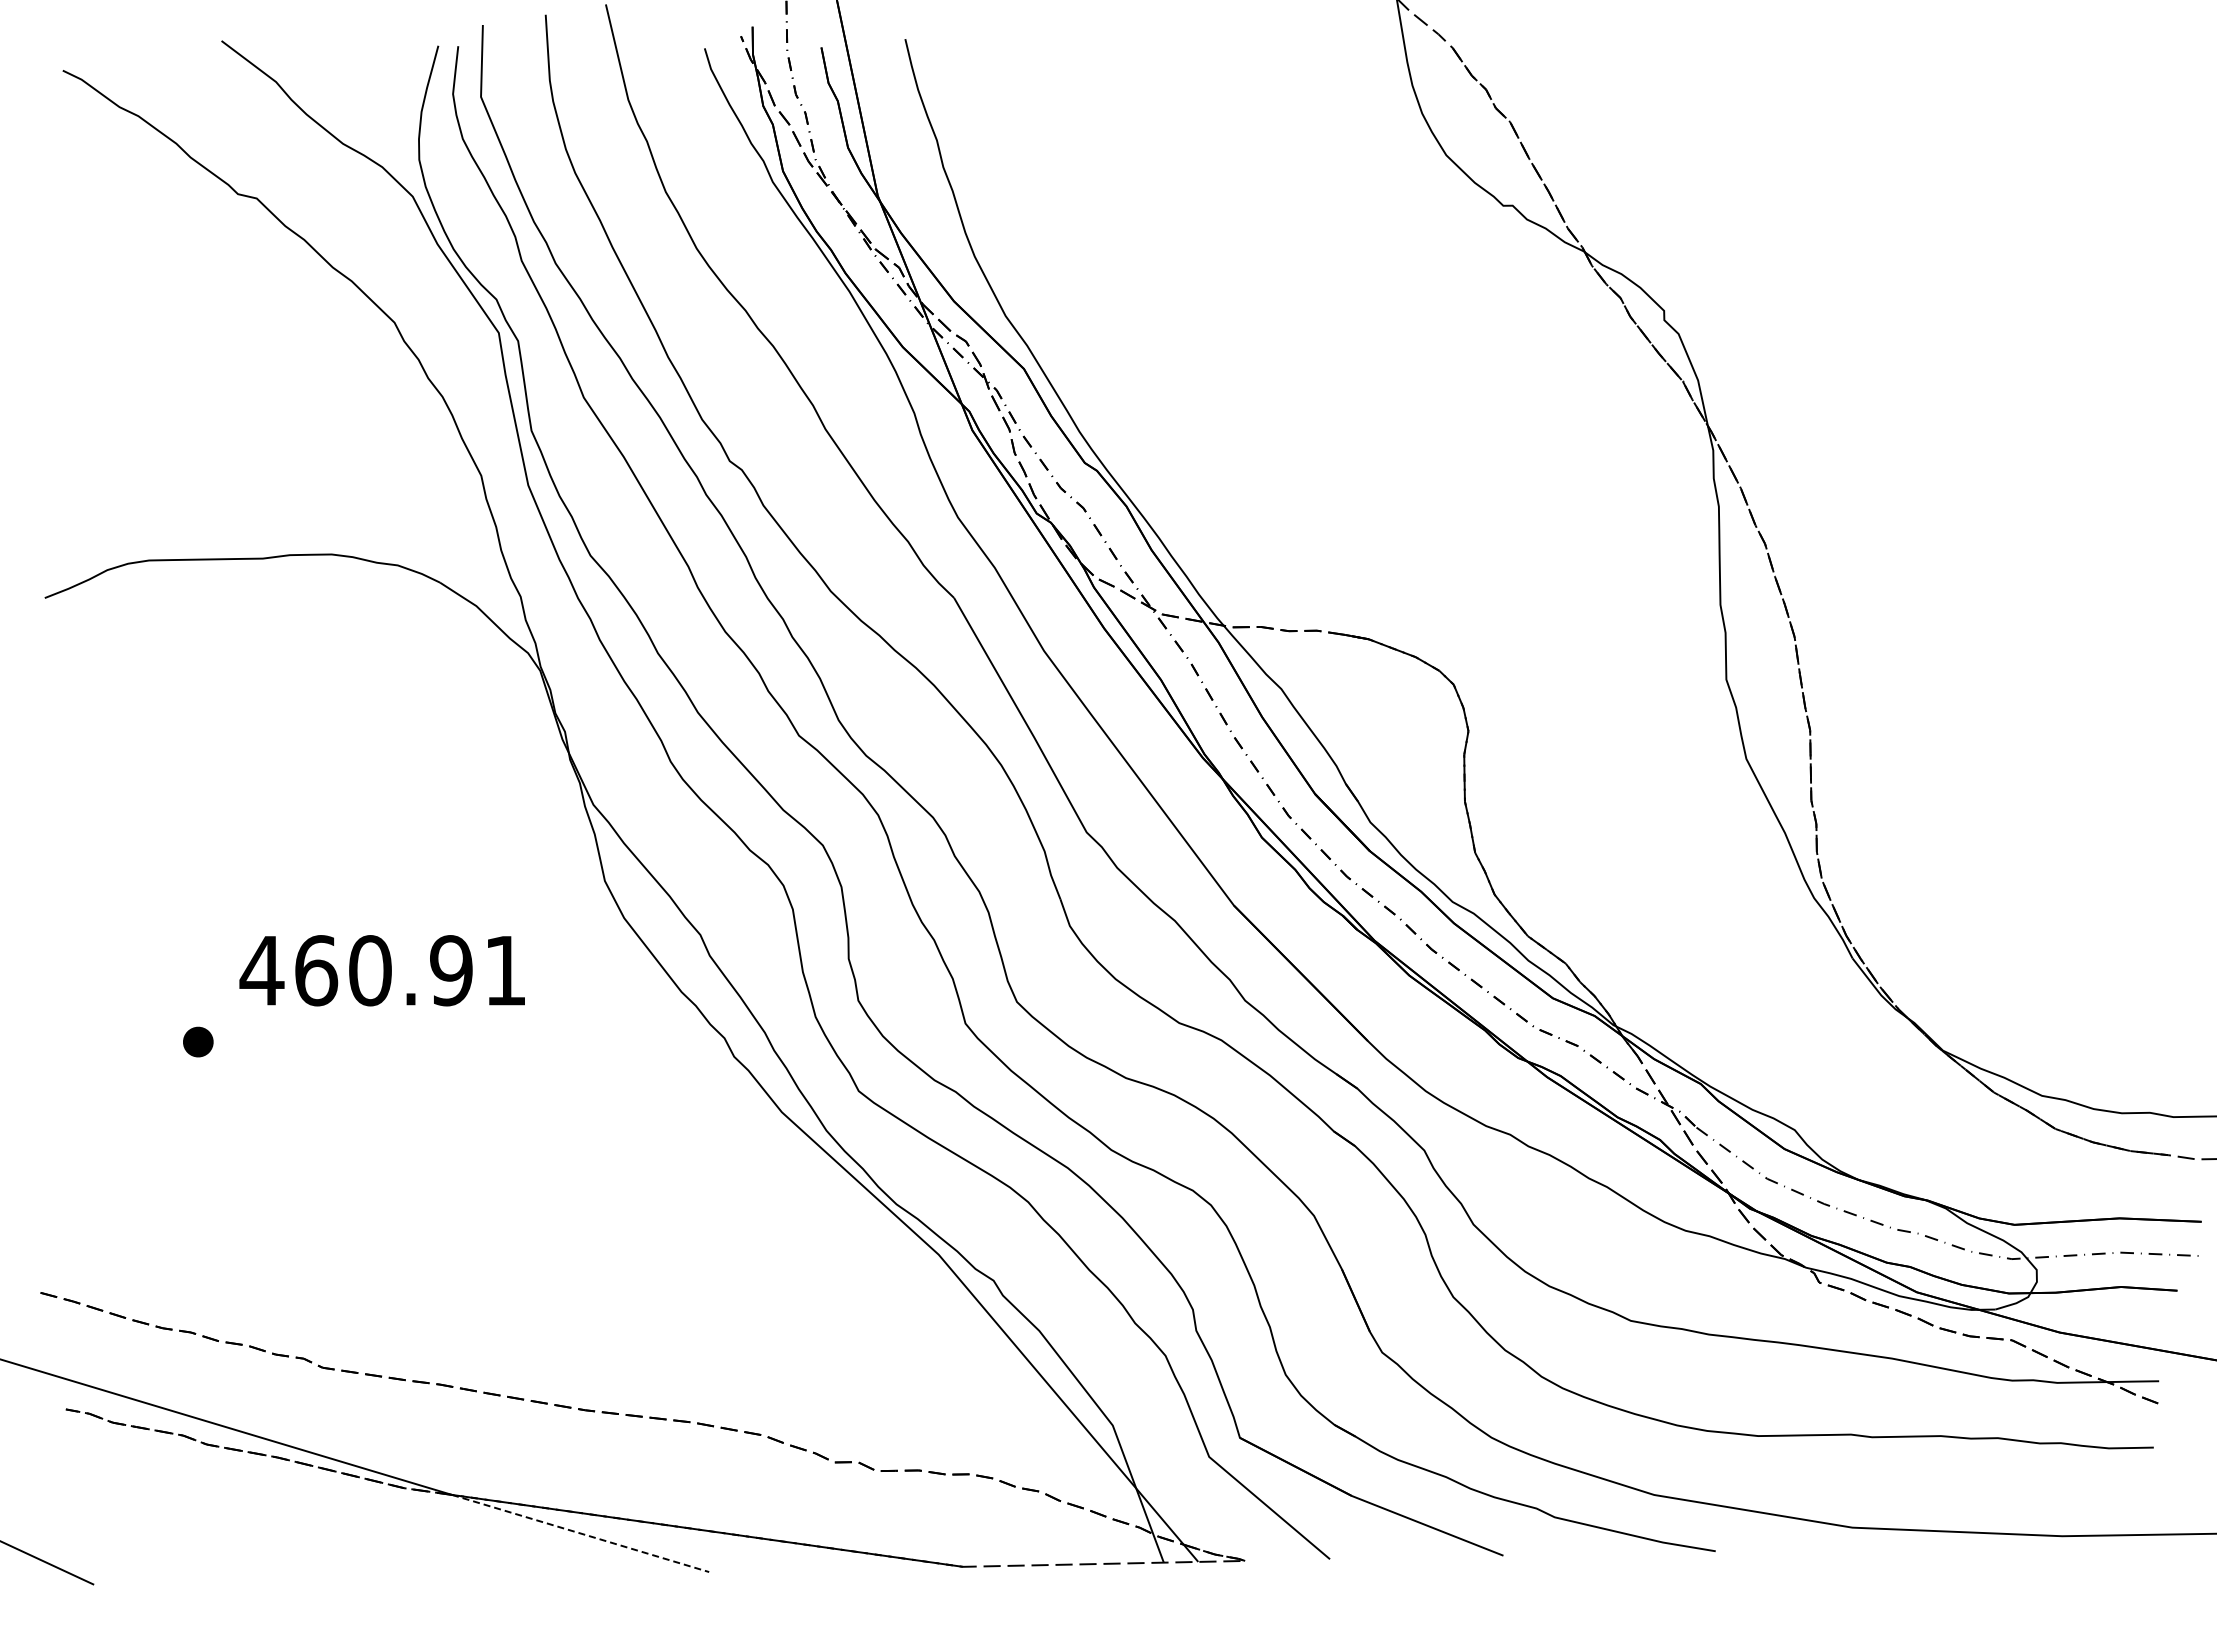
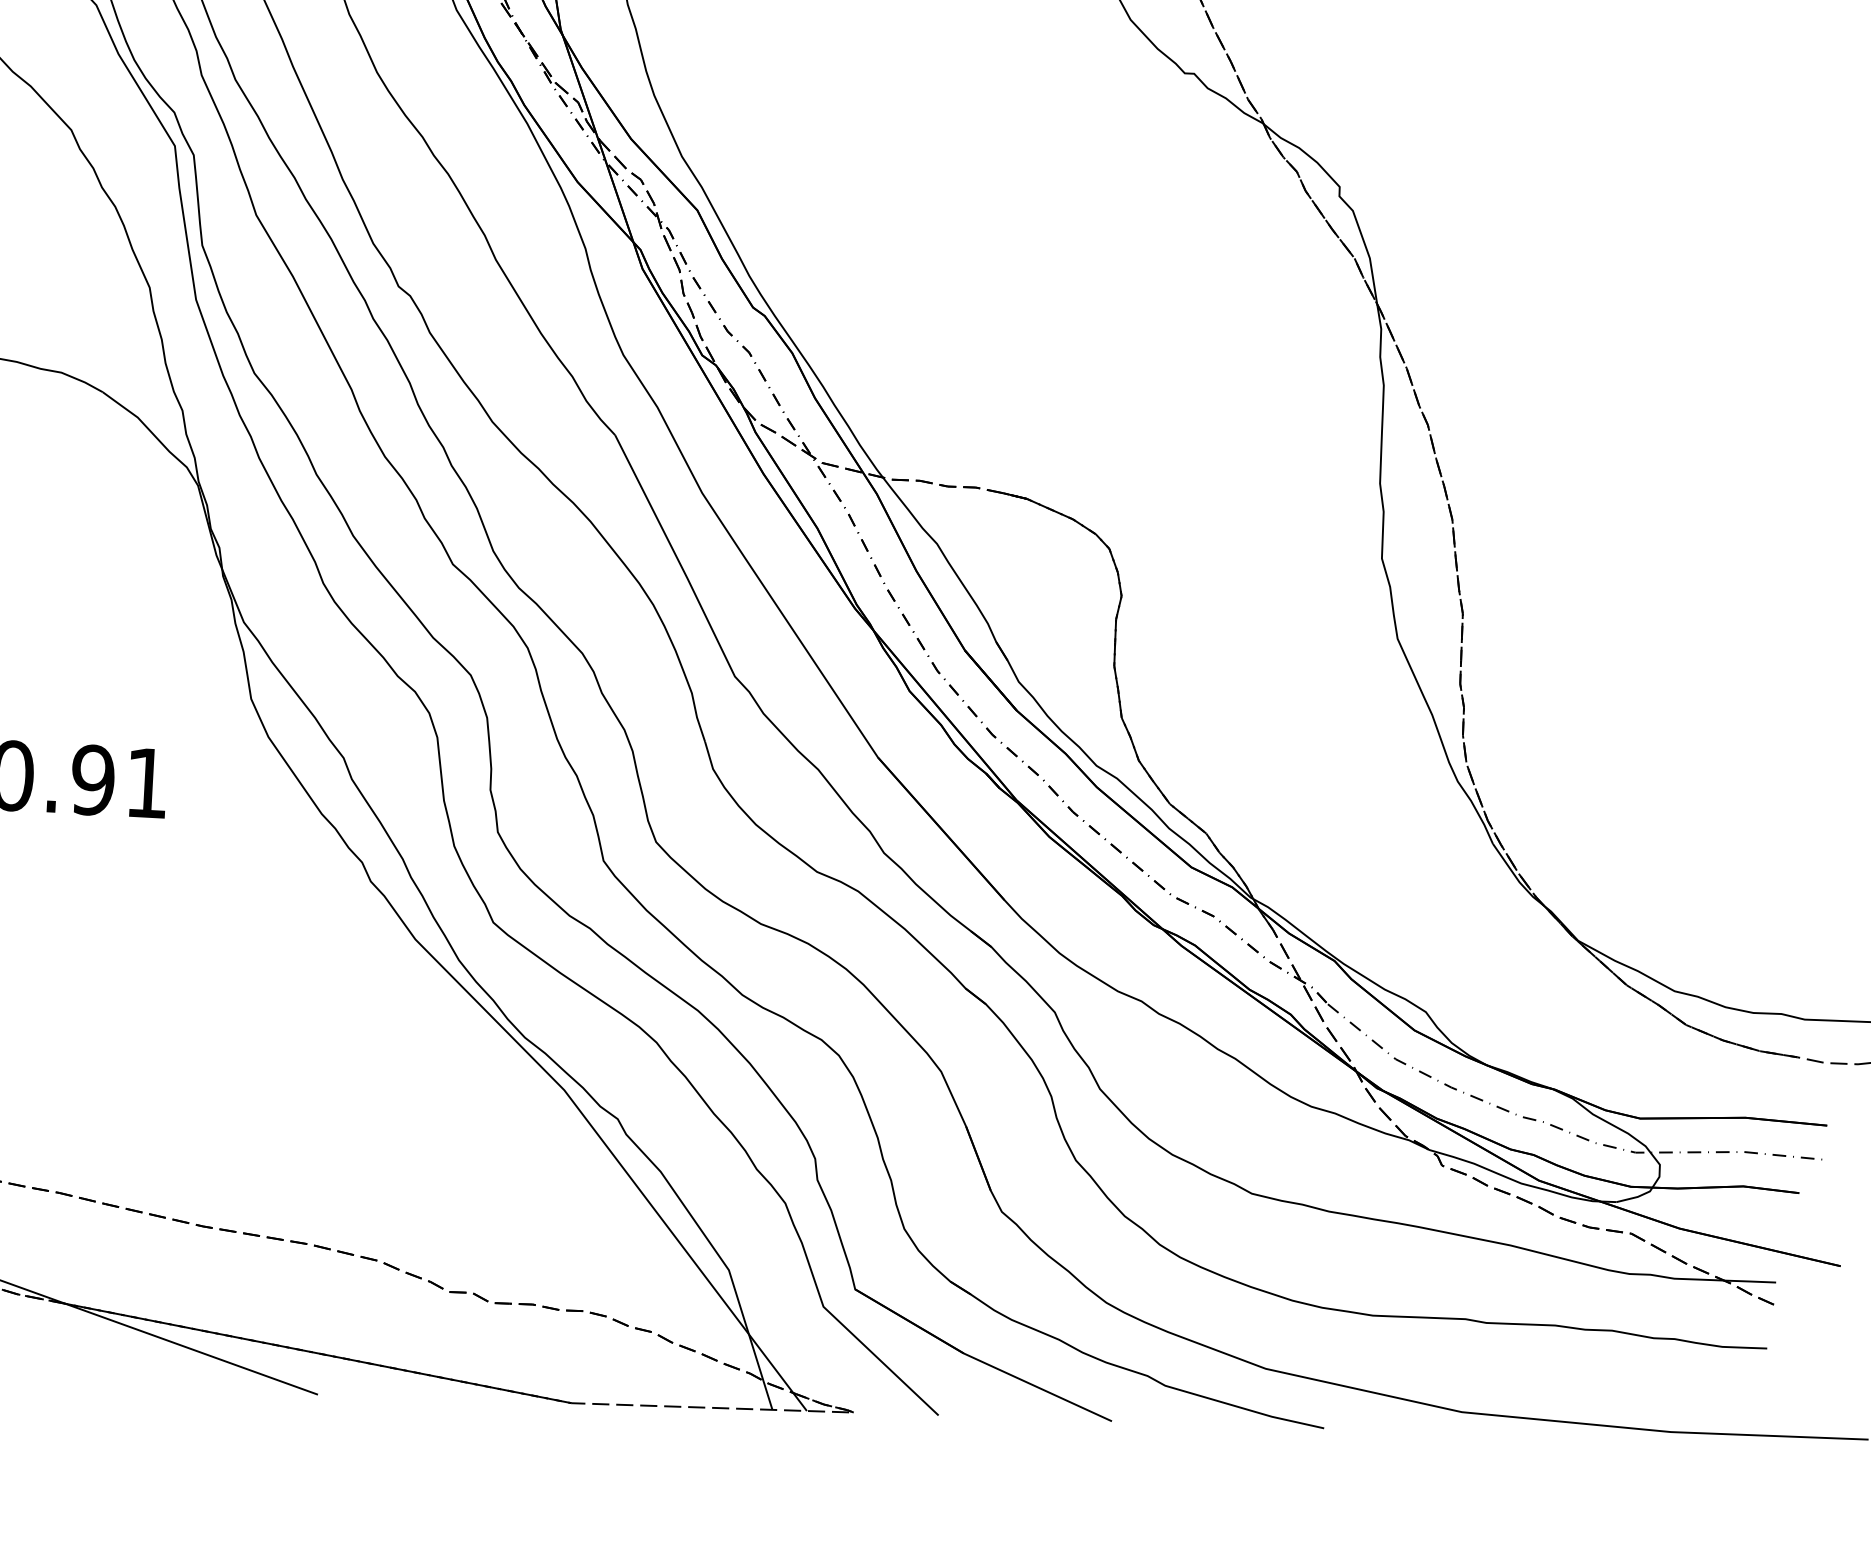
line: (581, 1533) -> (192, 1349), dashed -> solid

